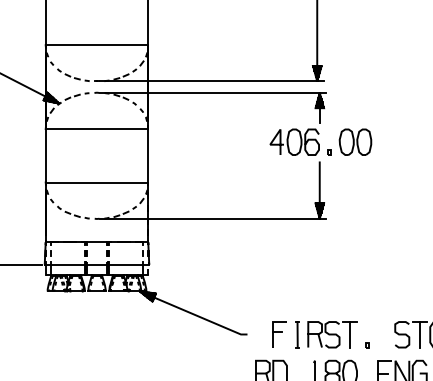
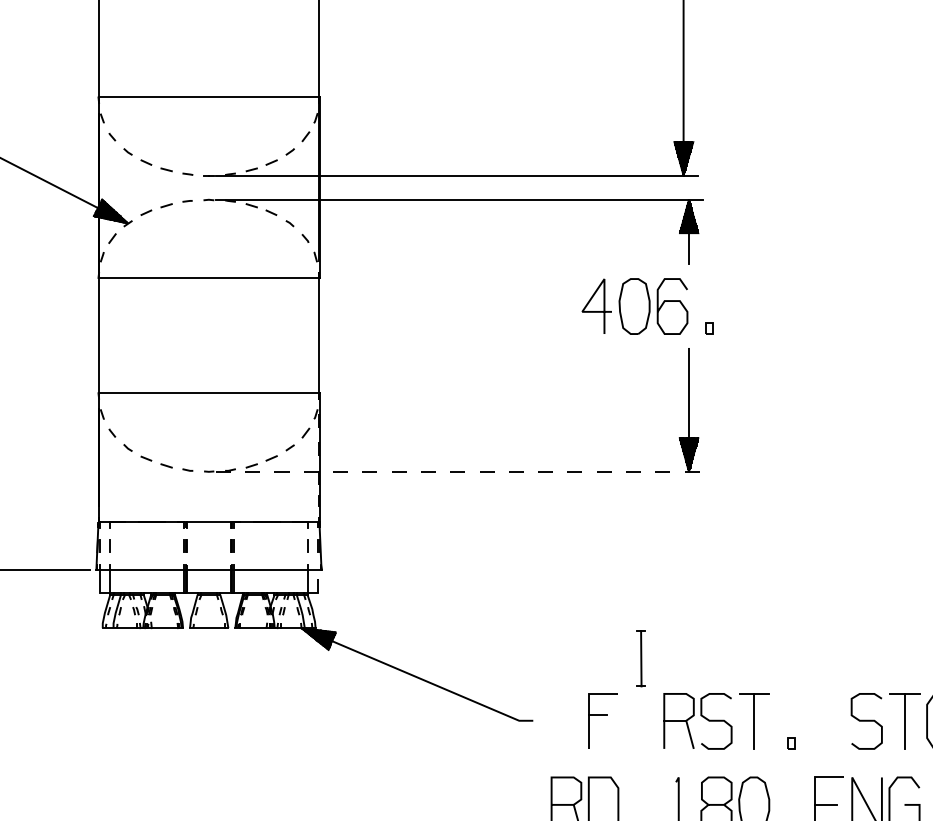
part: (355, 141) -> (766, 304), removed
line: (213, 218) -> (460, 470), solid -> dashed
line: (297, 334) -> (641, 658), moved

